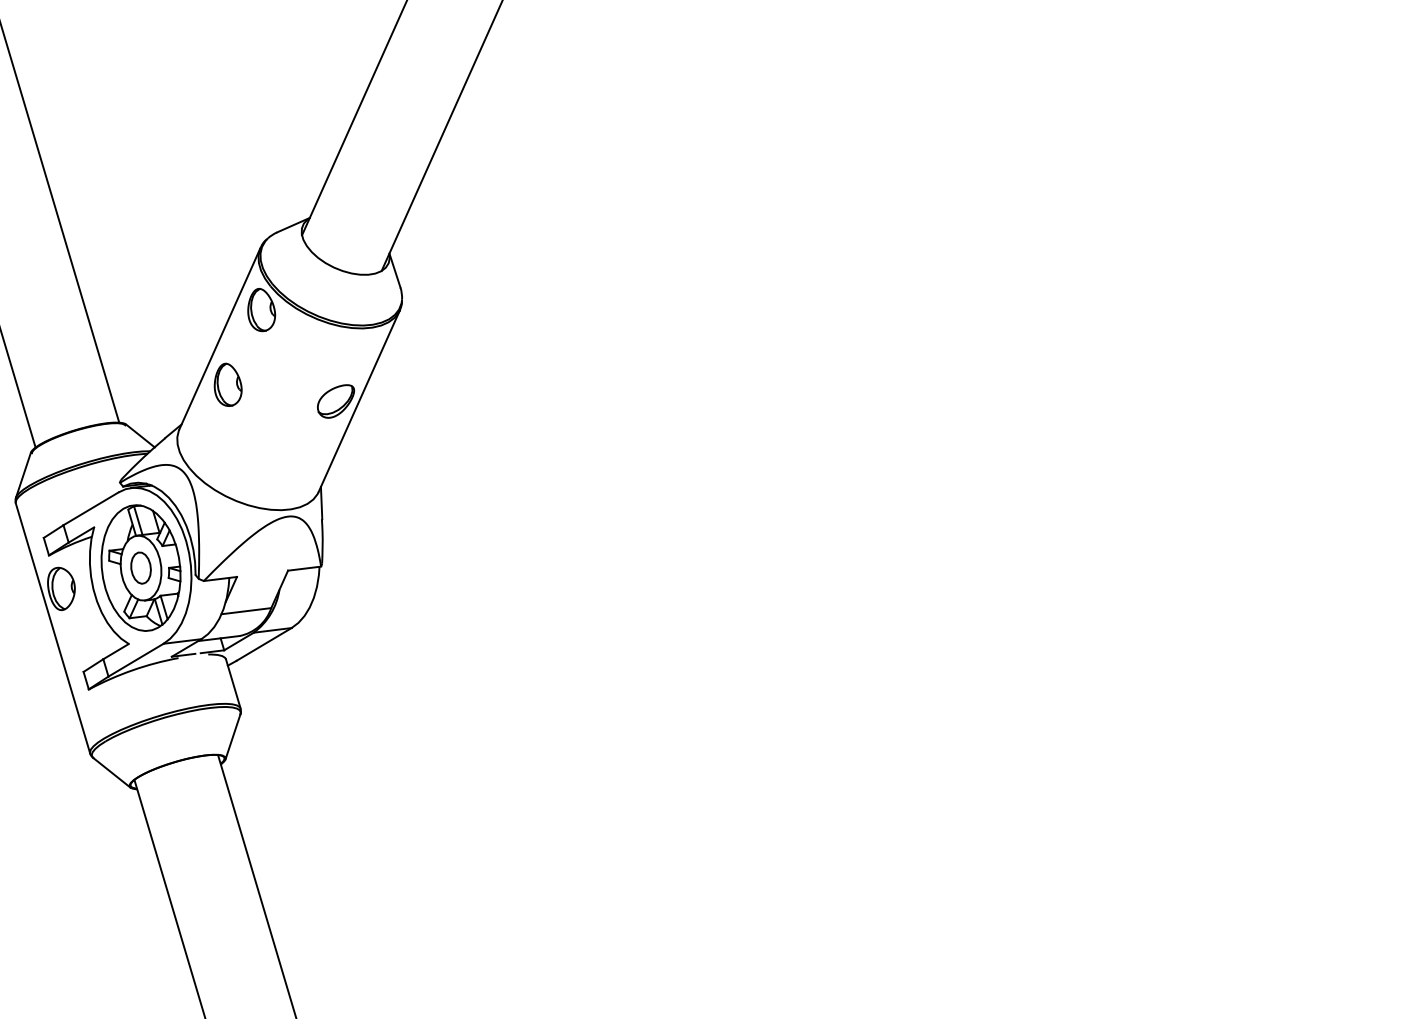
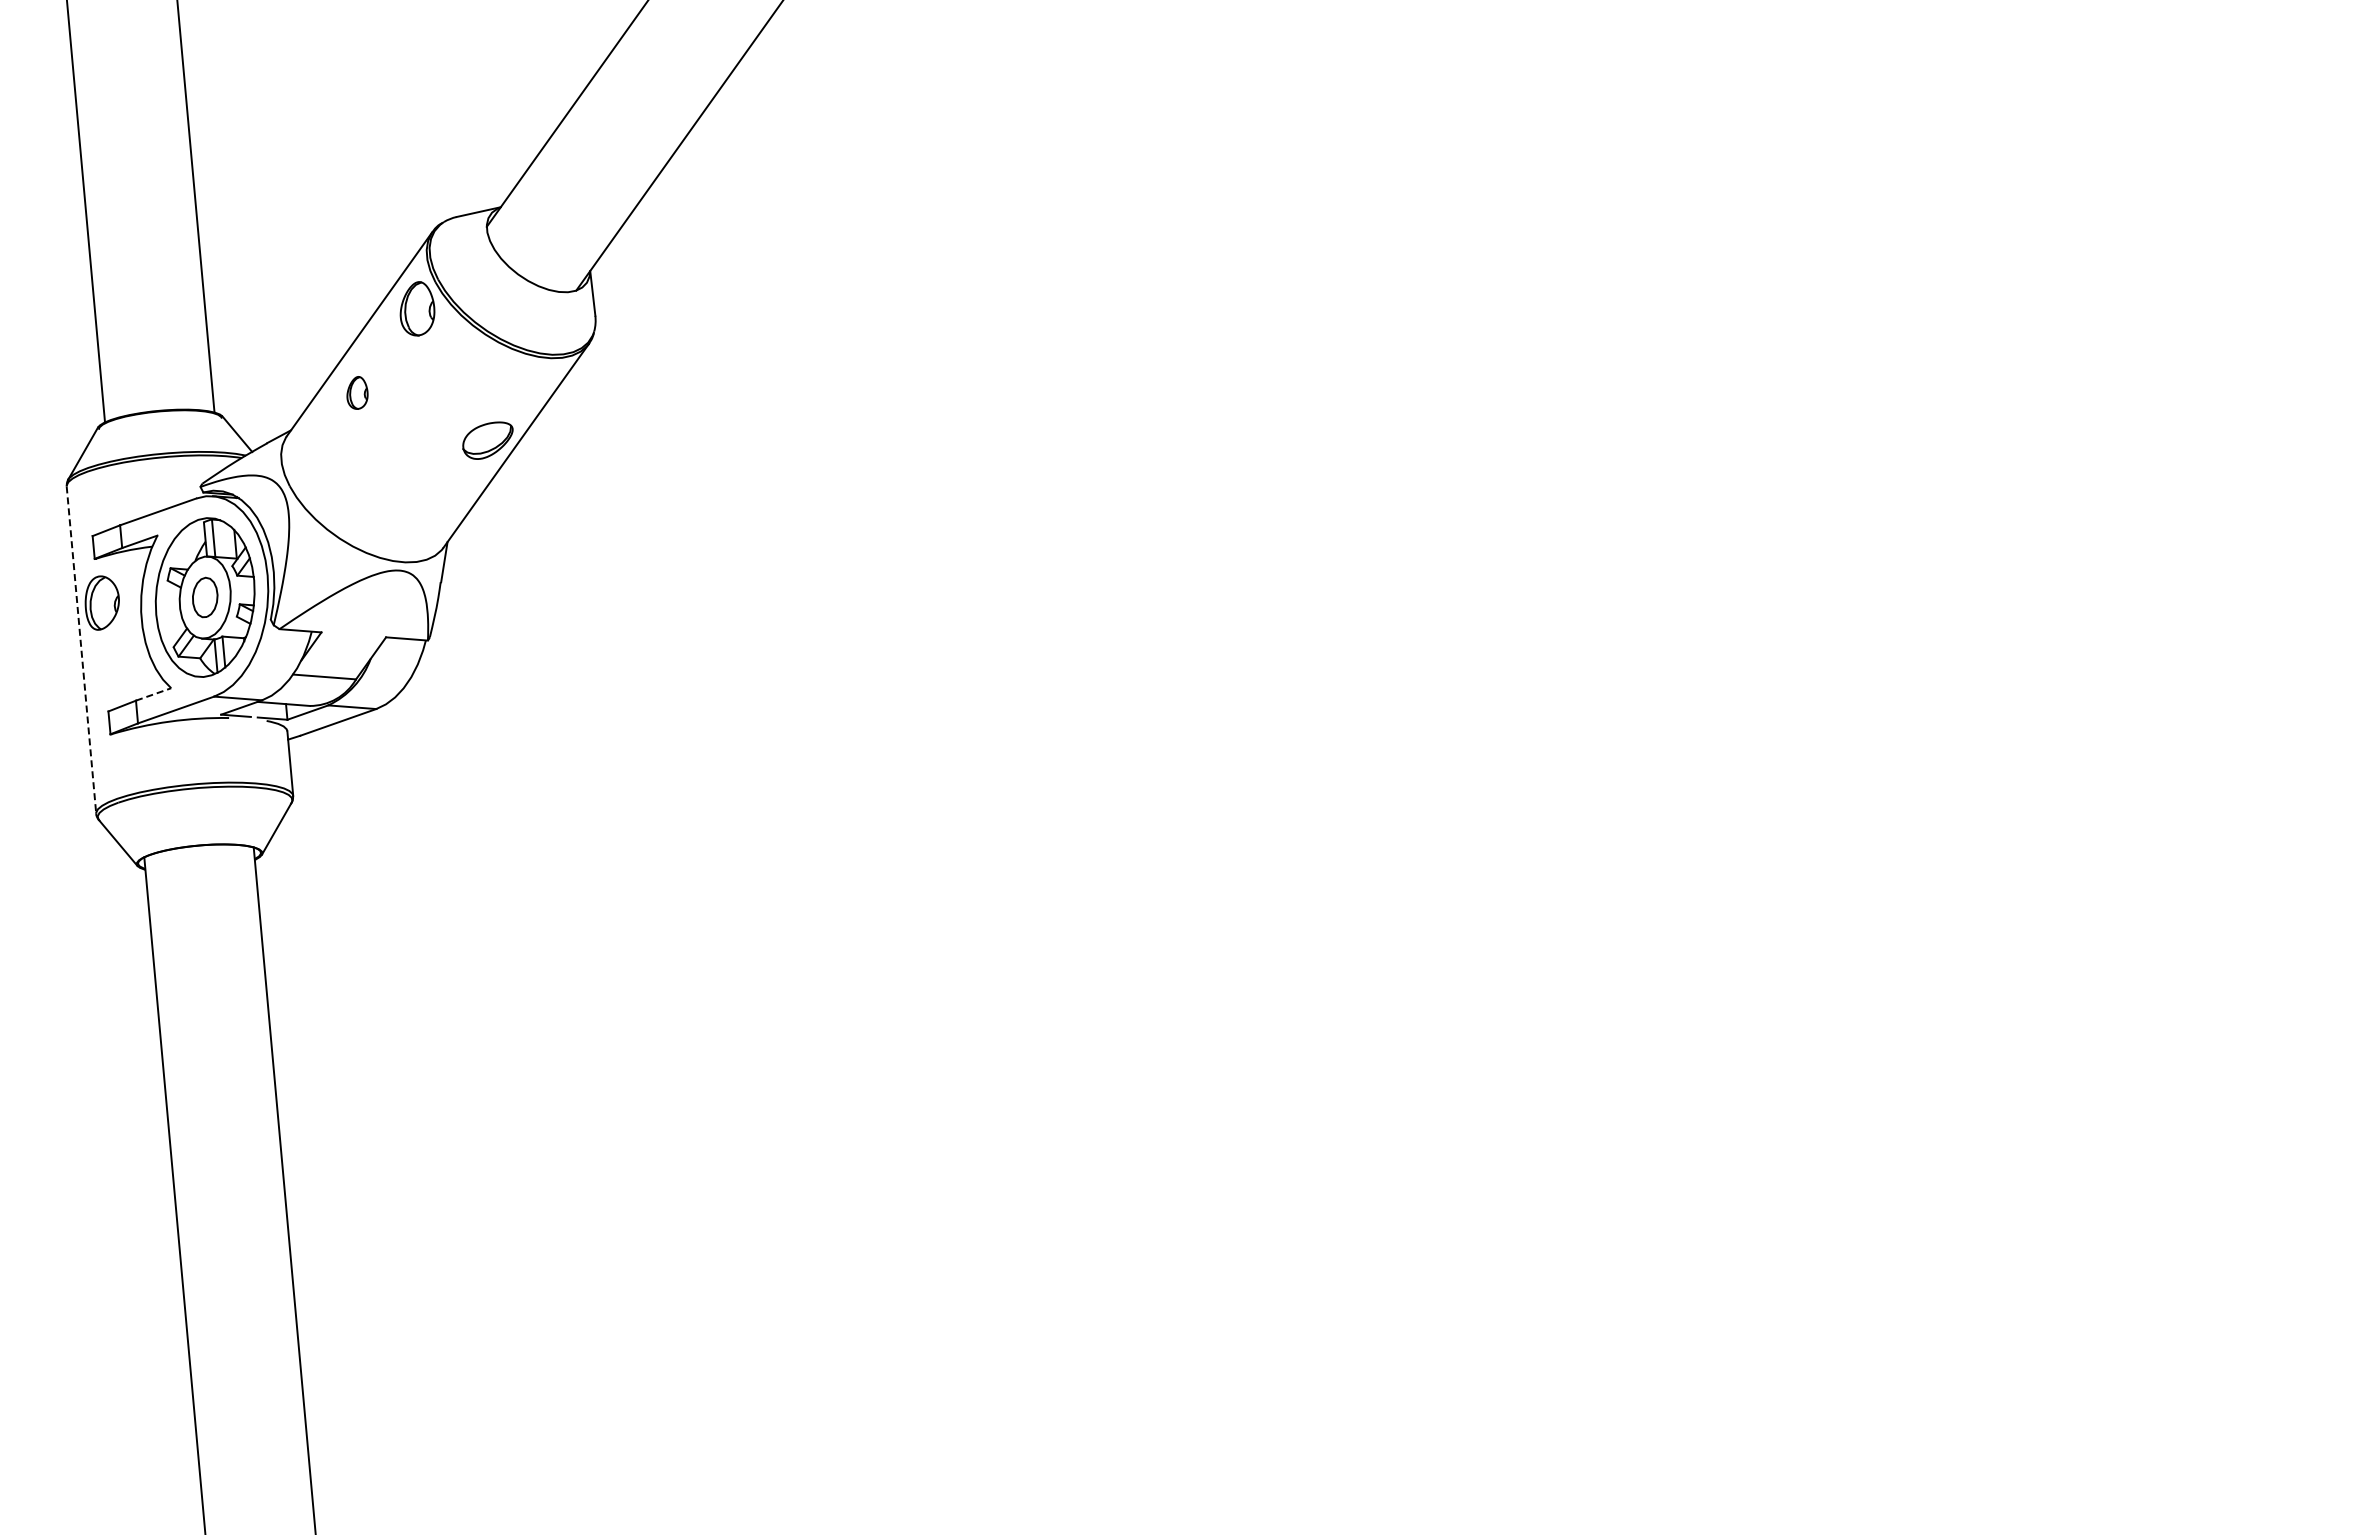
part: (227, 384) -> (357, 392), size x0.6
line: (53, 628) -> (81, 650), solid -> dashed
line: (116, 651) -> (153, 694), solid -> dashed

